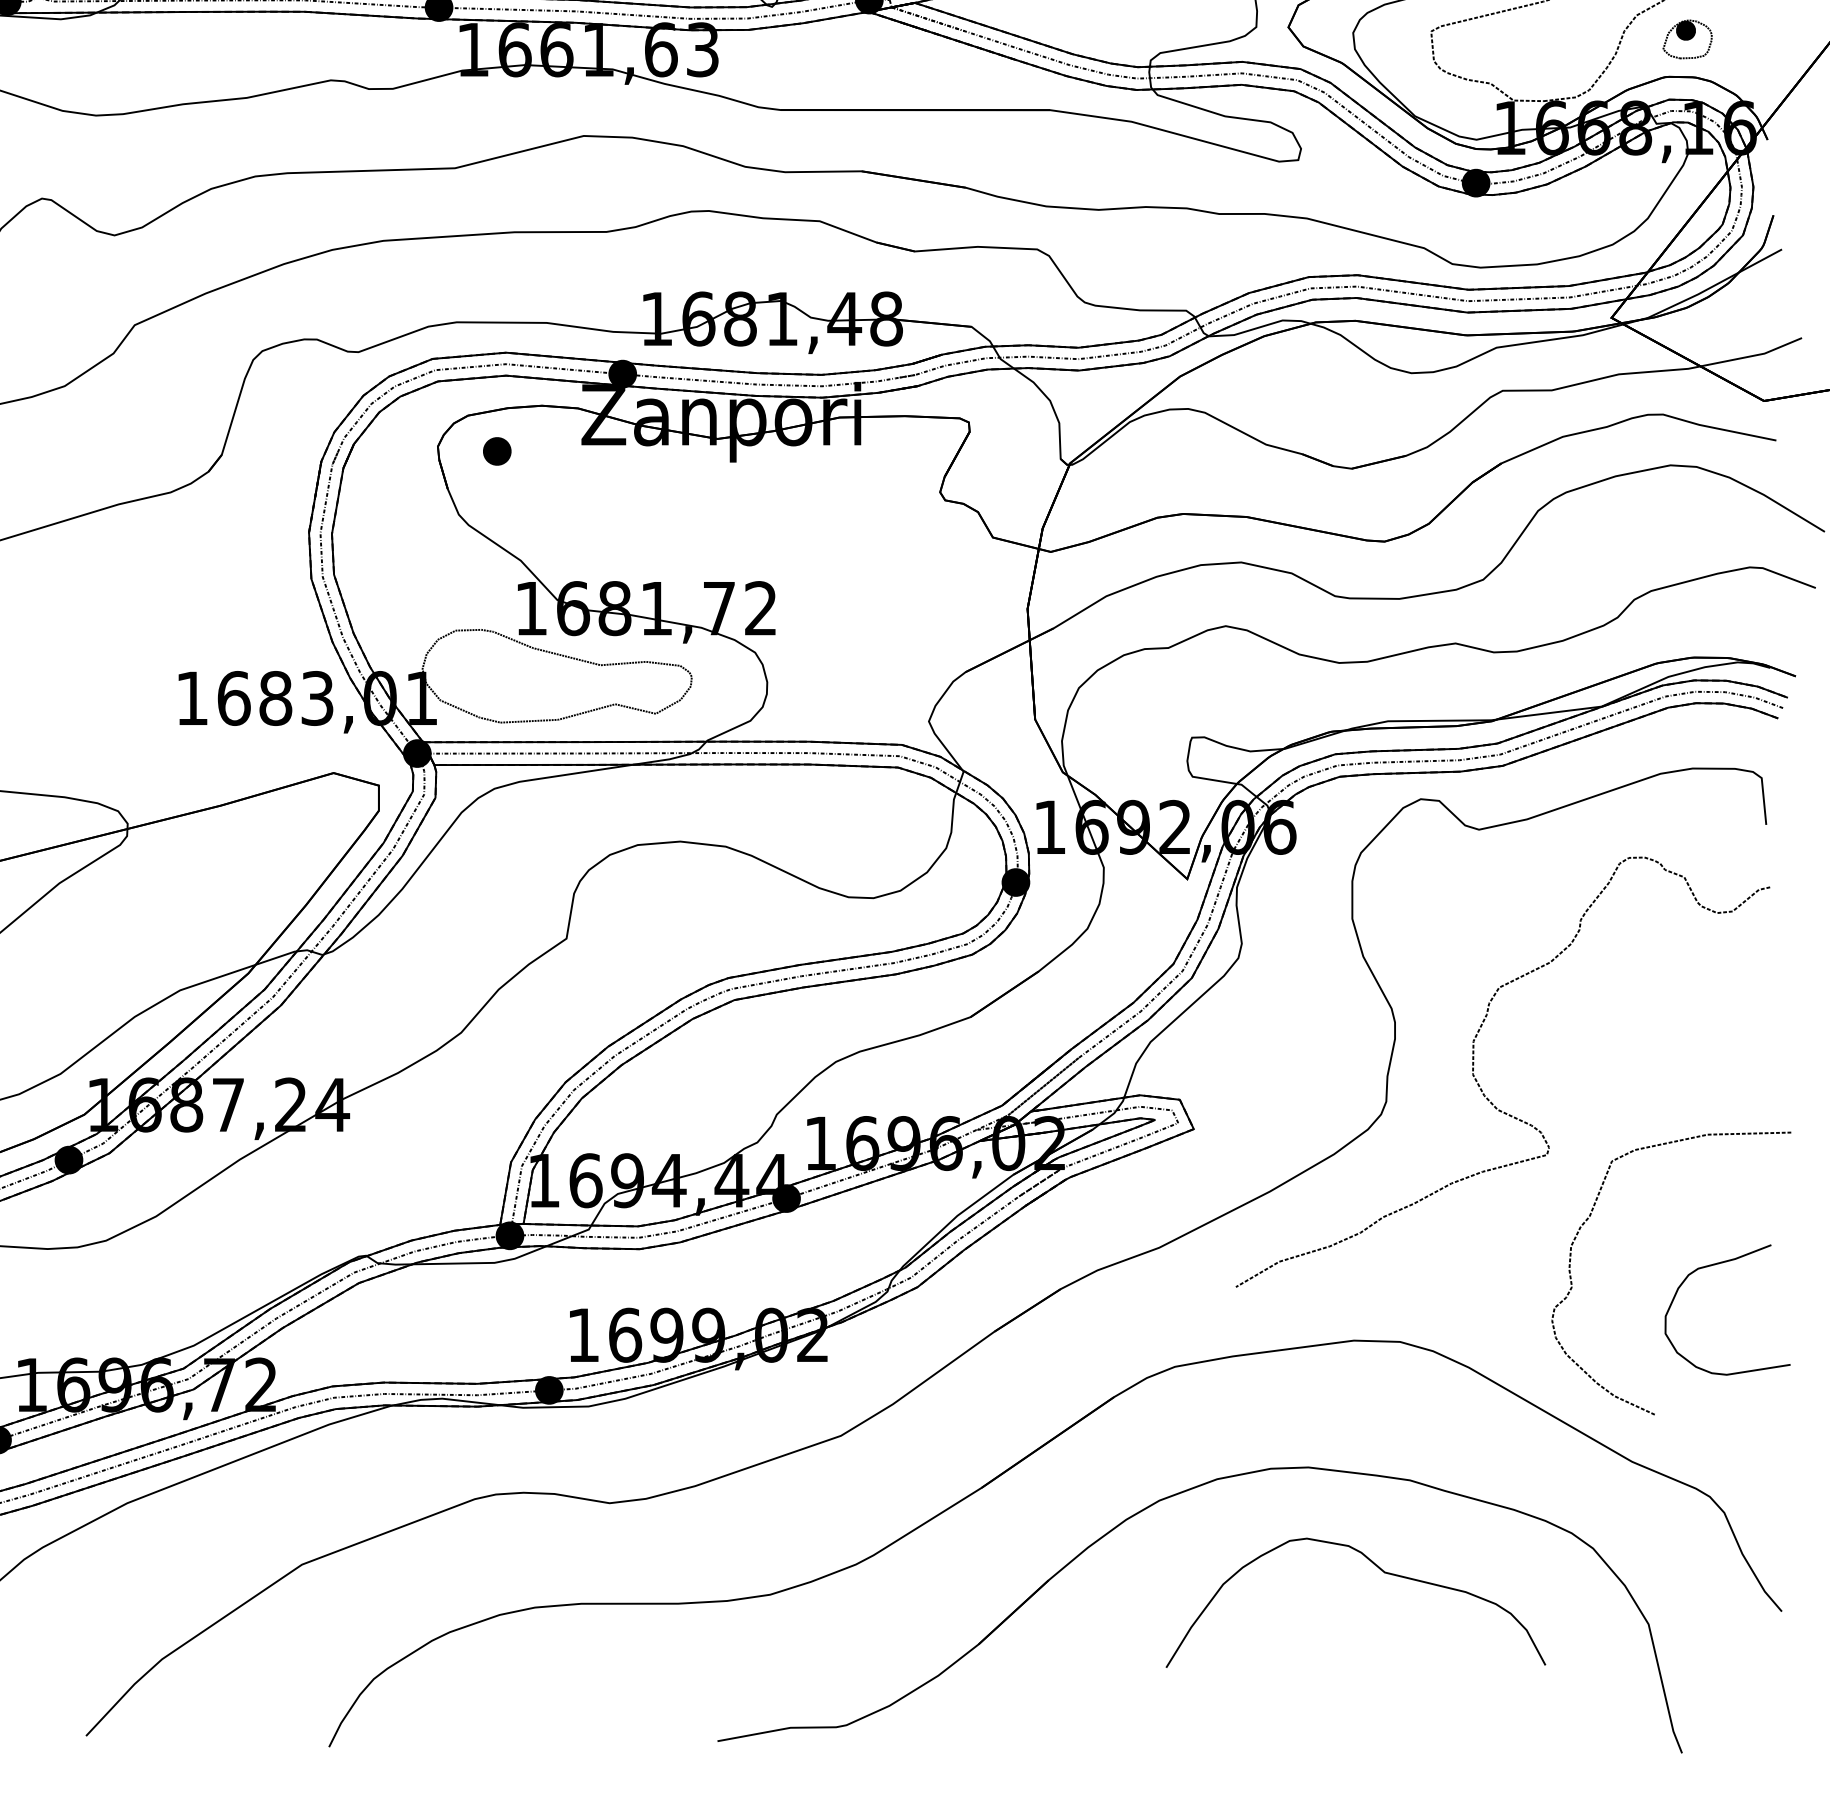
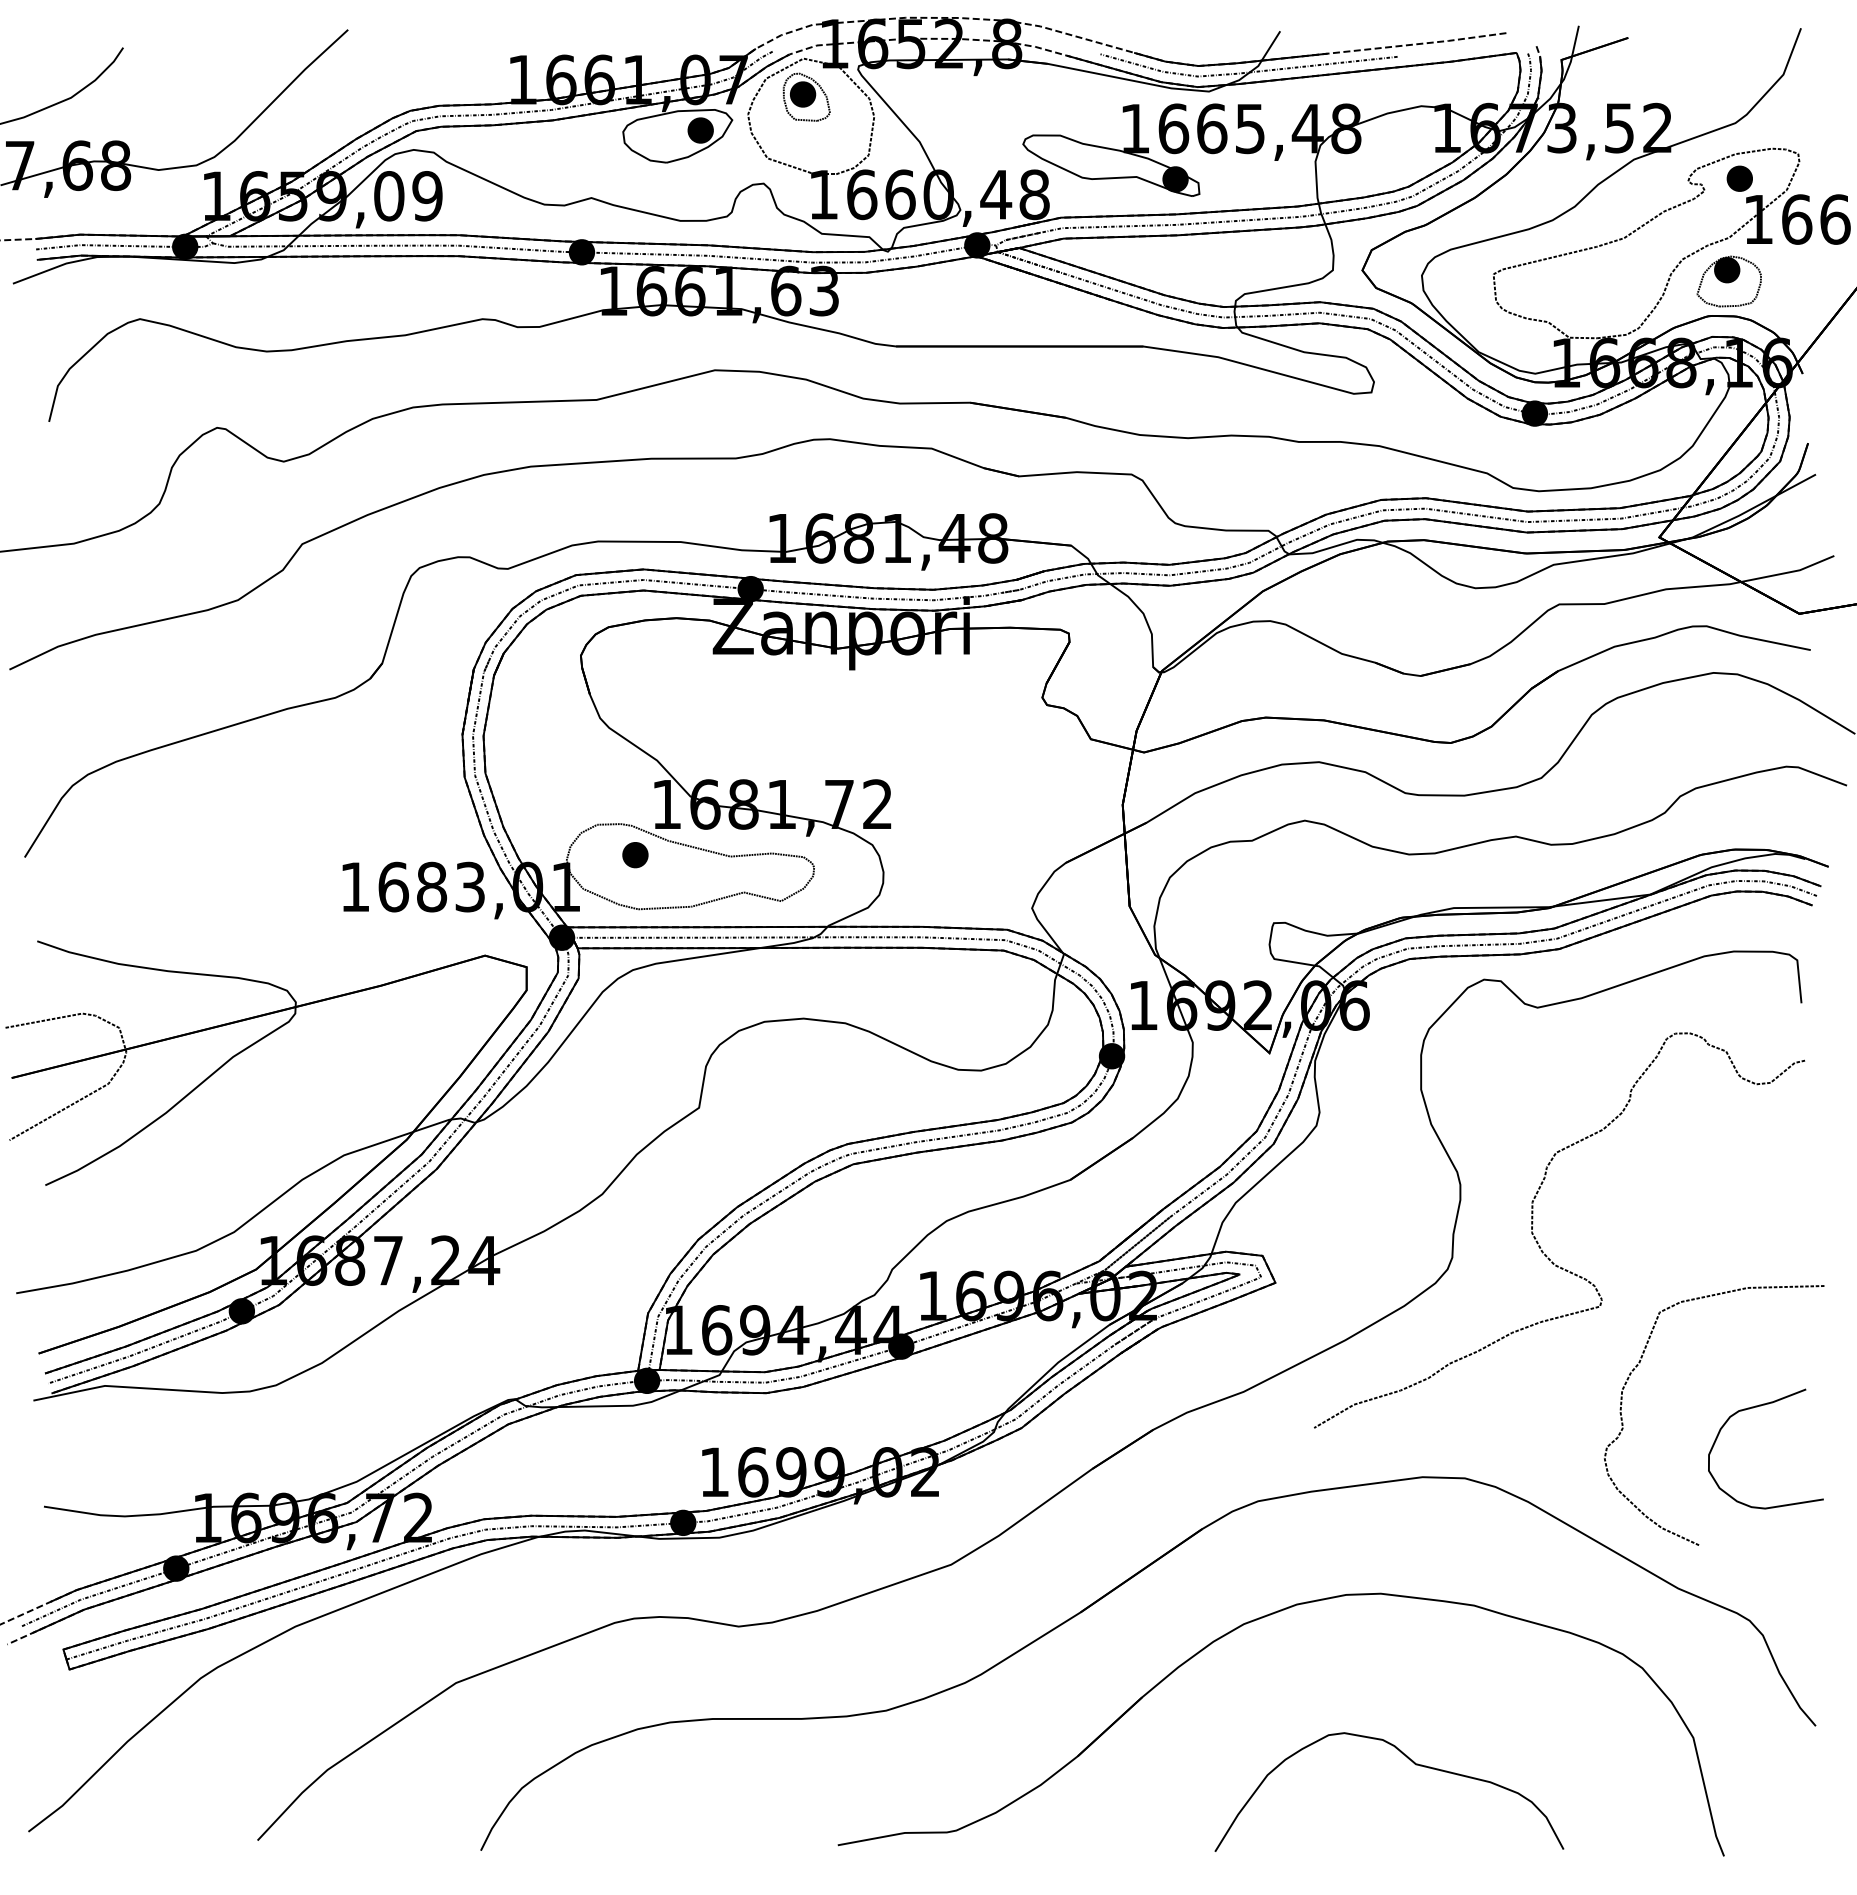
part: (1686, 39) -> (1728, 281), size x1.43
part: (497, 451) -> (635, 855), moved
curve: (1383, 1572) -> (1414, 1764), moved

